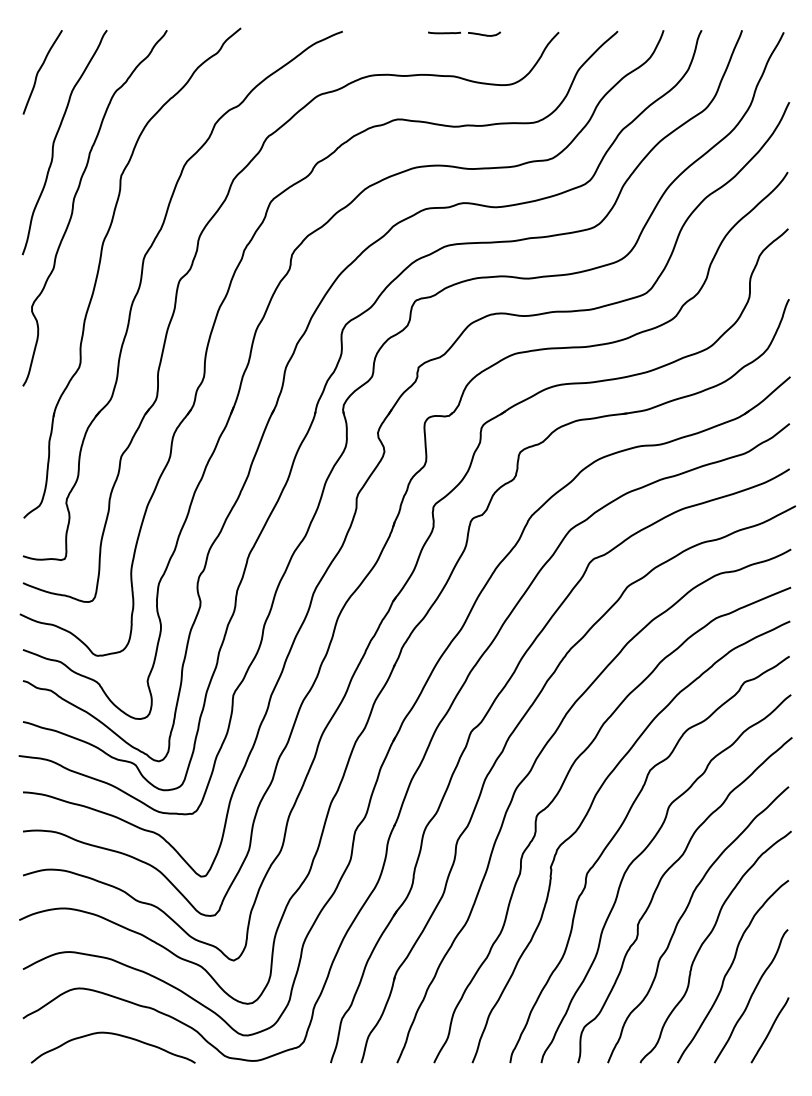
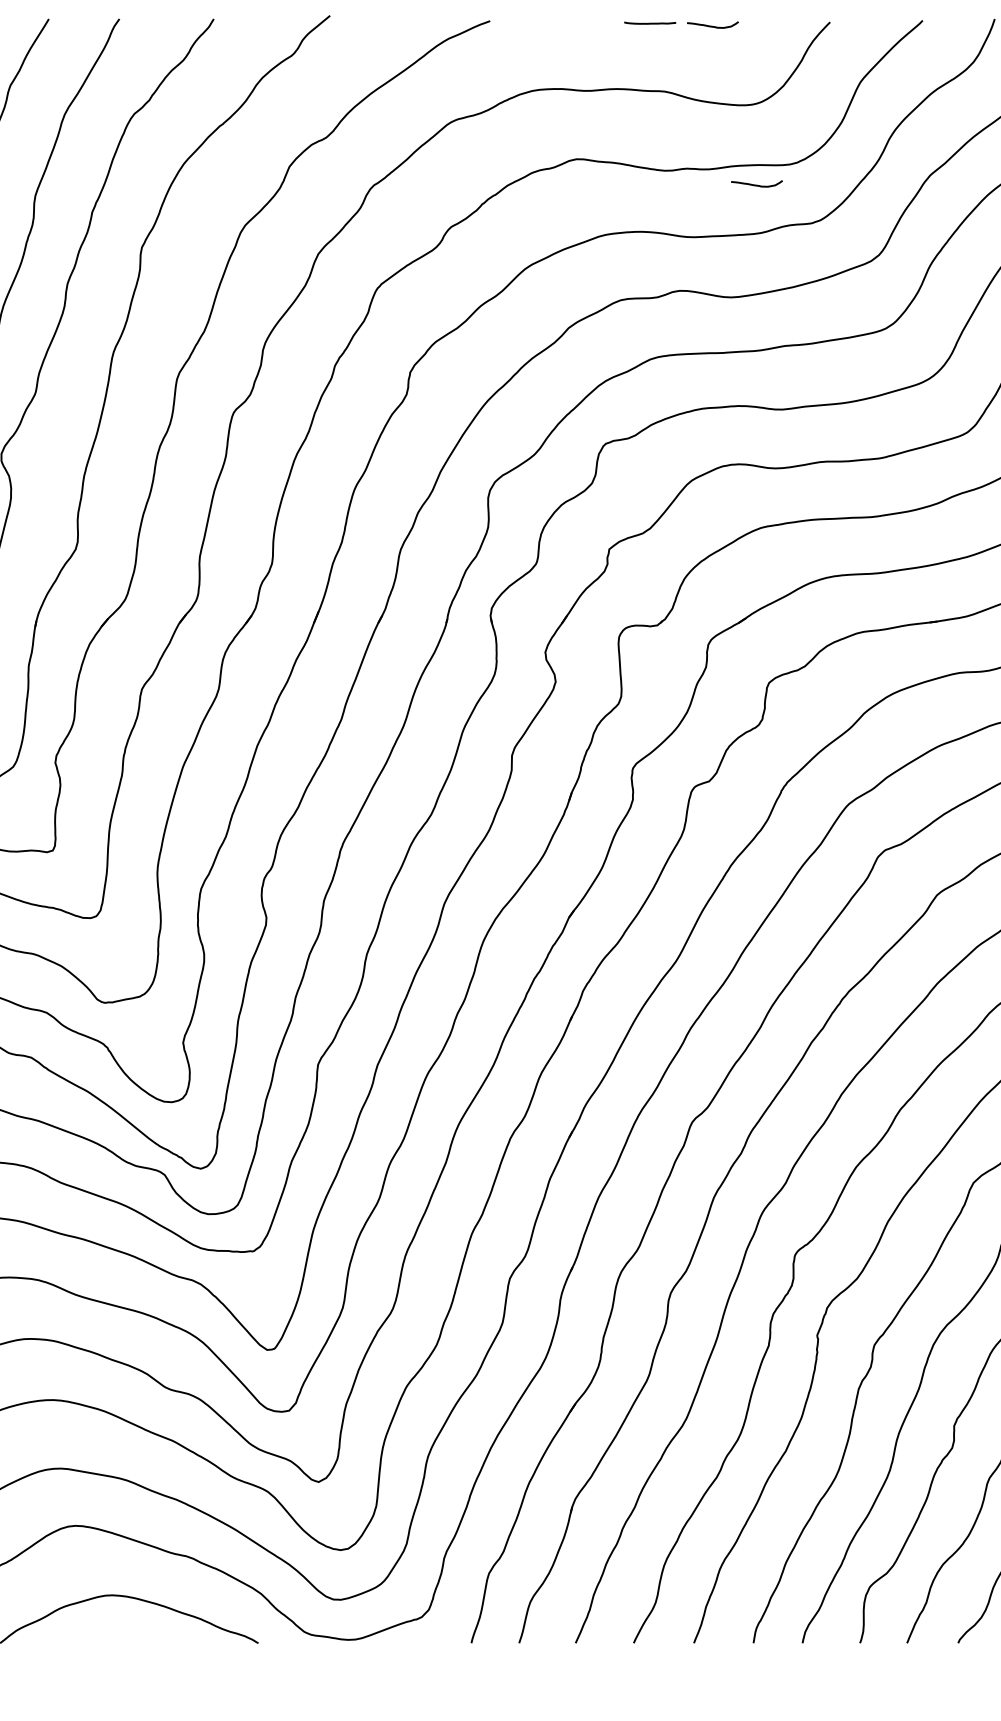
curve: (512, 135) -> (757, 184), added

